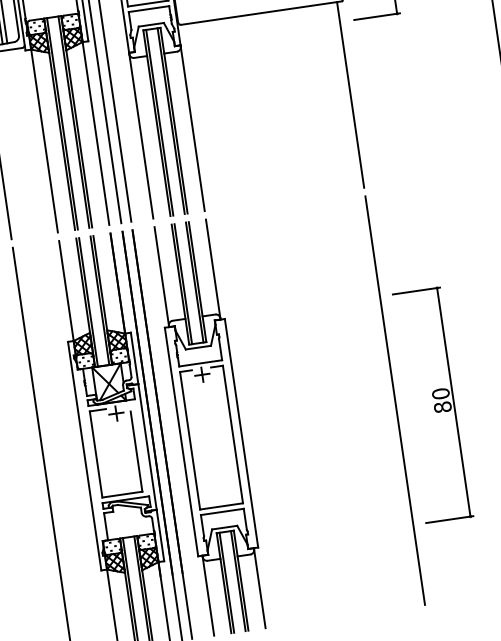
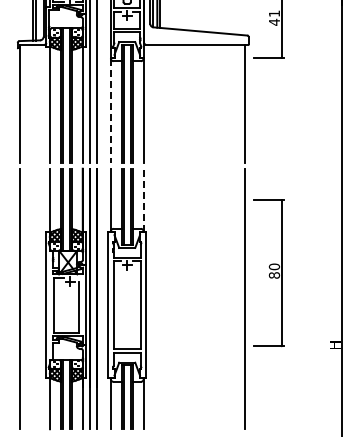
line: (140, 137) -> (110, 111), solid -> dashed
line: (212, 267) -> (143, 199), solid -> dashed
part: (433, 405) -> (268, 273), moved

